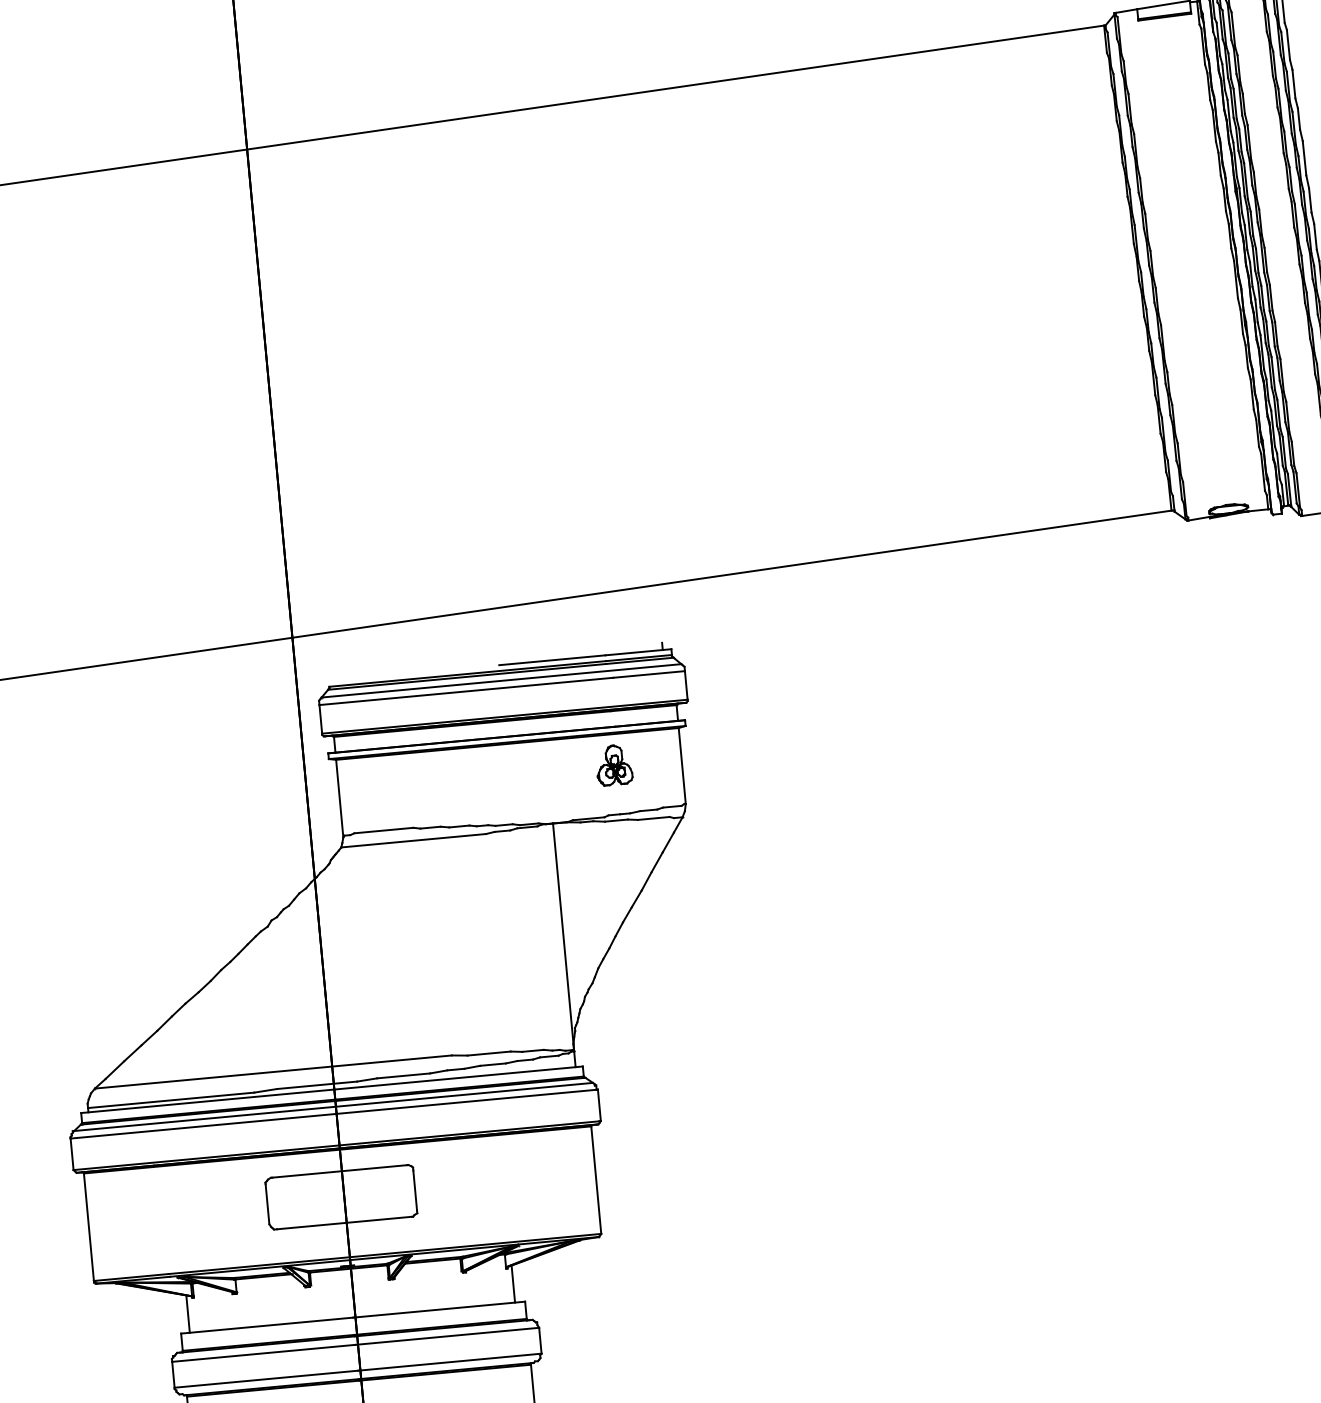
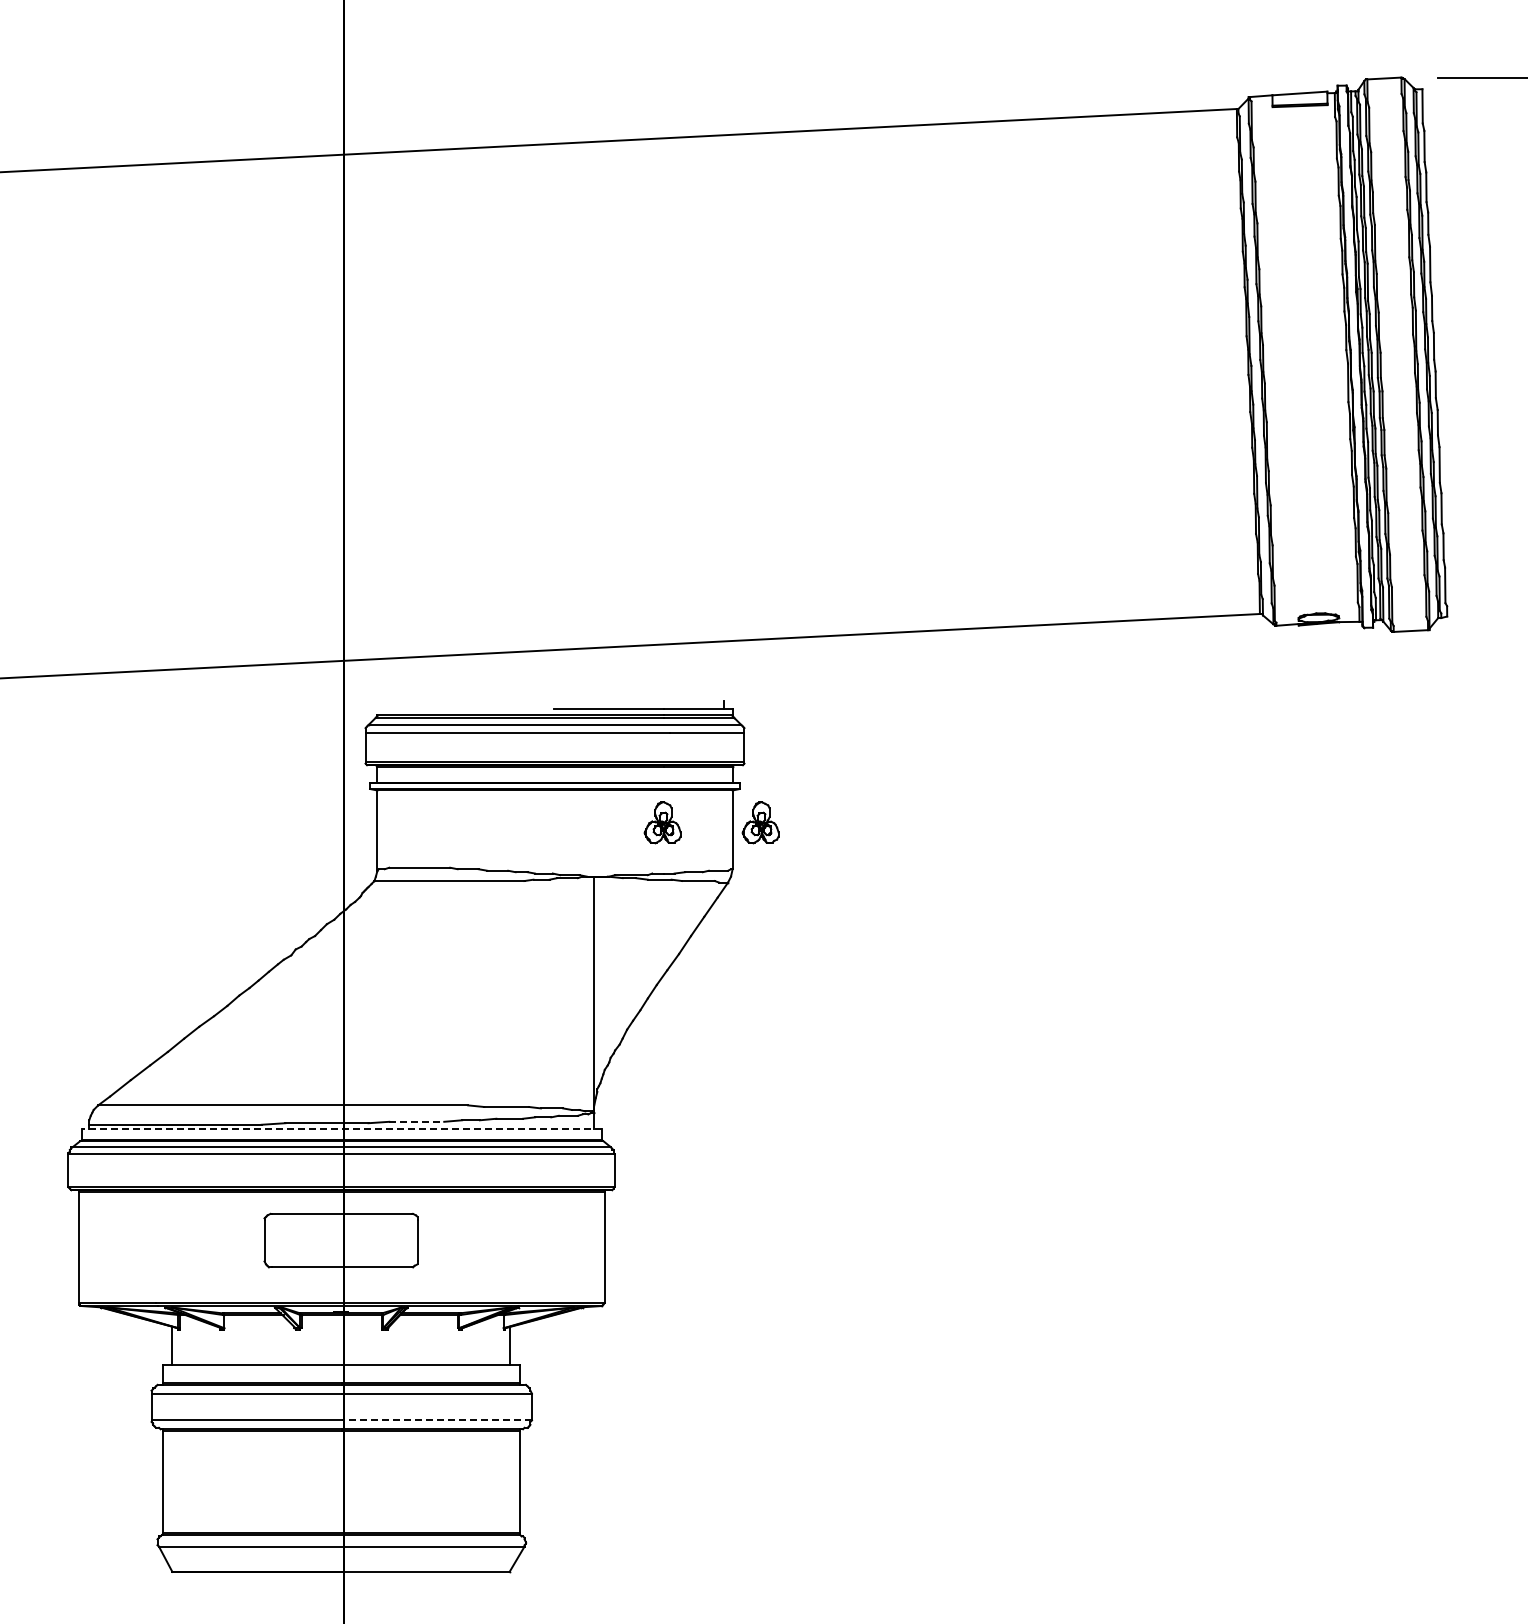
part: (708, 756) -> (760, 822), added
line: (404, 1075) -> (417, 1121), solid -> dashed
line: (331, 1090) -> (341, 1129), solid -> dashed
line: (449, 1362) -> (436, 1420), solid -> dashed

